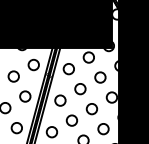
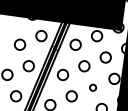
circle: (91, 109) -> (92, 87), size x0.6

